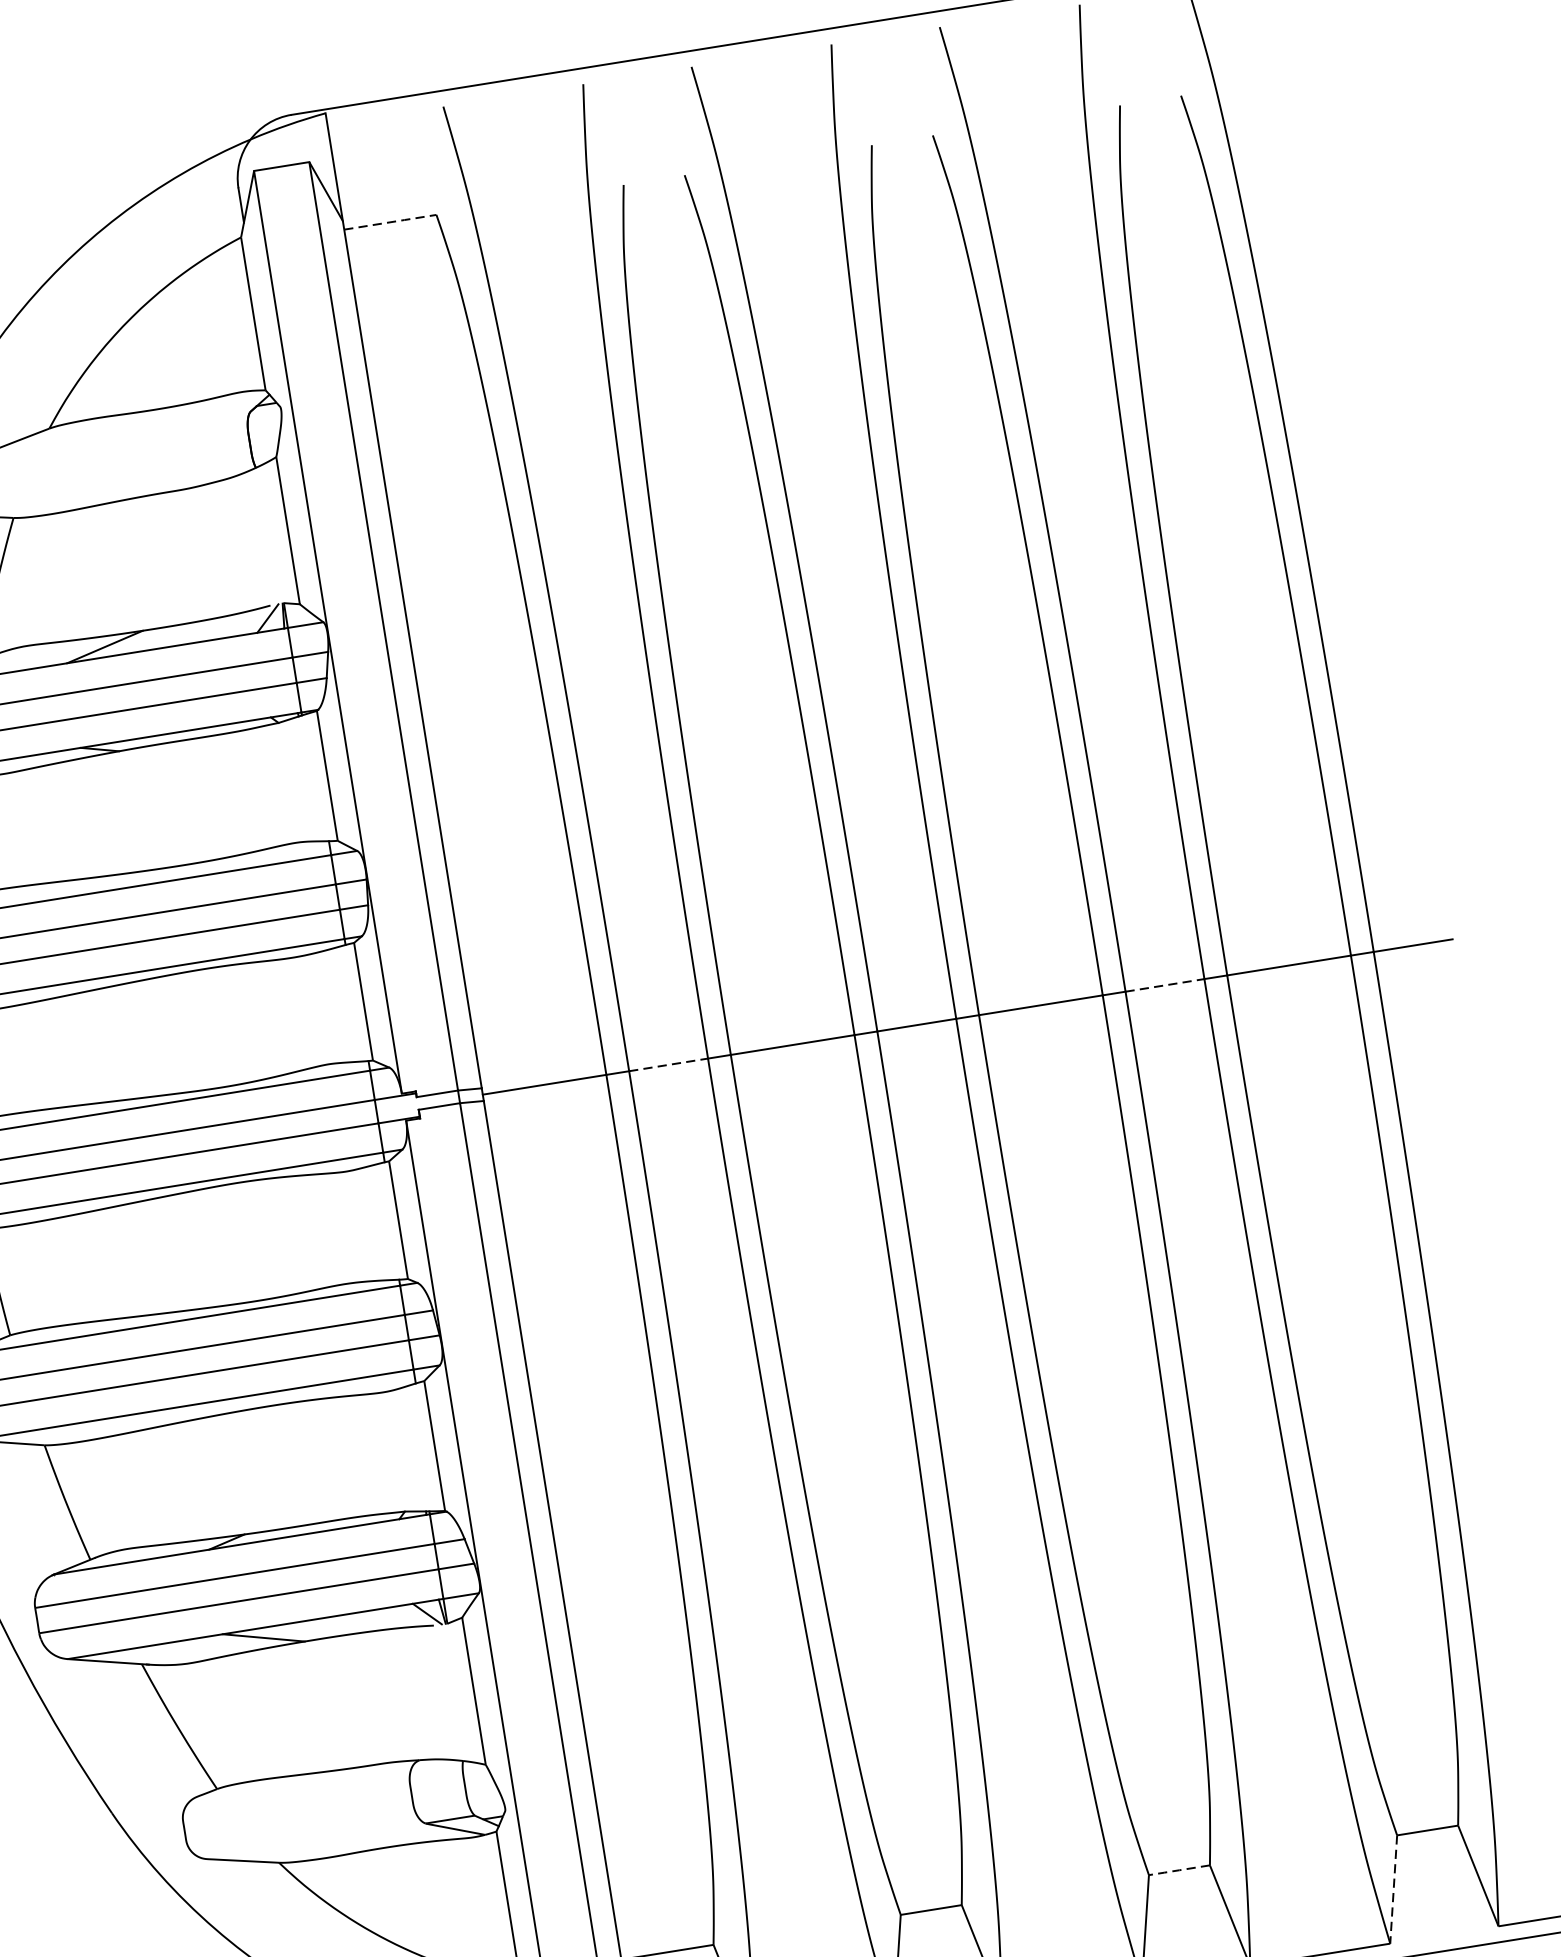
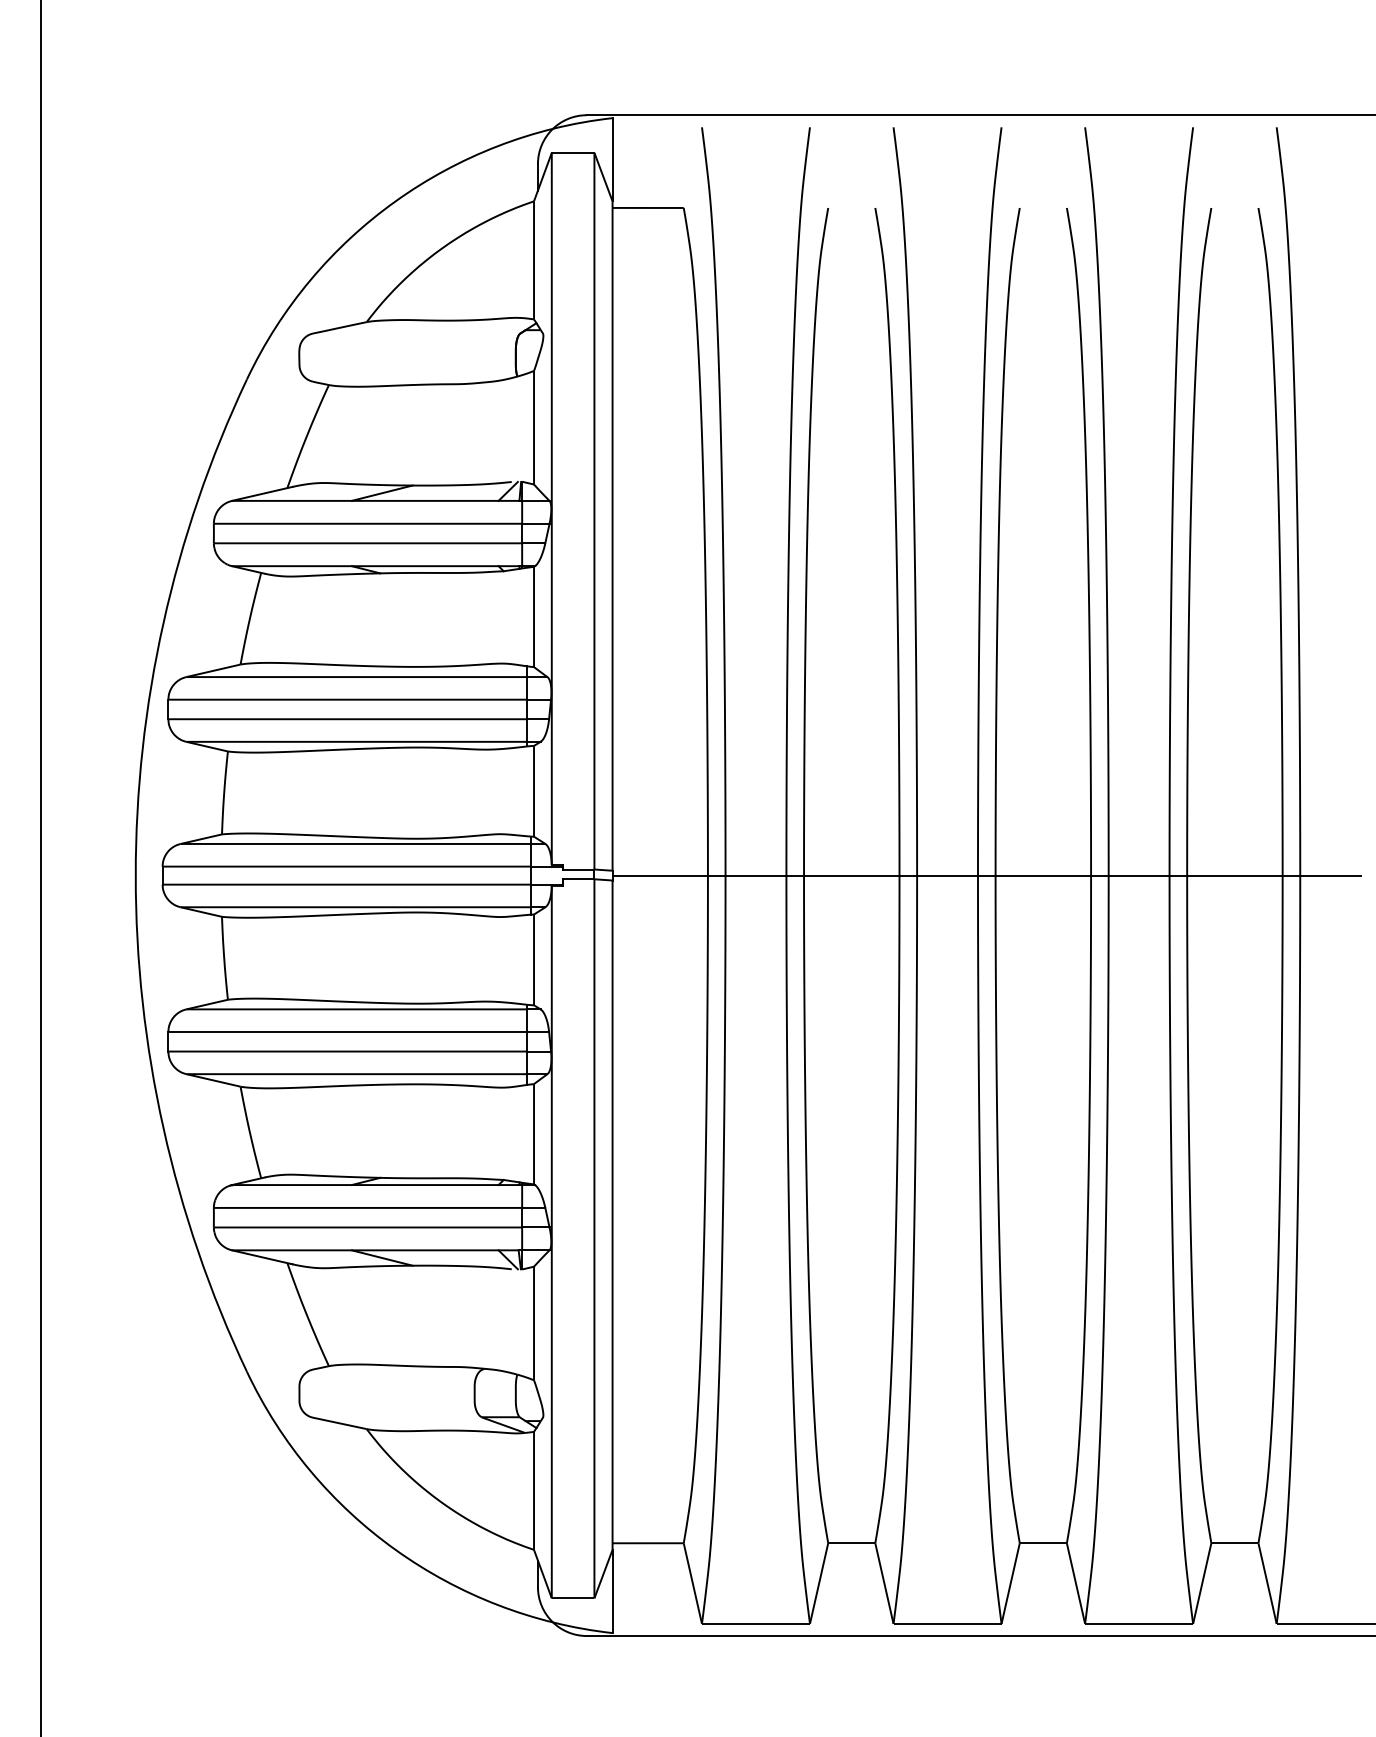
line: (390, 221) -> (648, 207), dashed -> solid
line: (1165, 985) -> (1139, 875), dashed -> solid
line: (669, 1064) -> (756, 875), dashed -> solid
line: (1179, 1870) -> (1043, 1543), dashed -> solid
line: (1394, 1889) -> (1202, 1583), dashed -> solid

